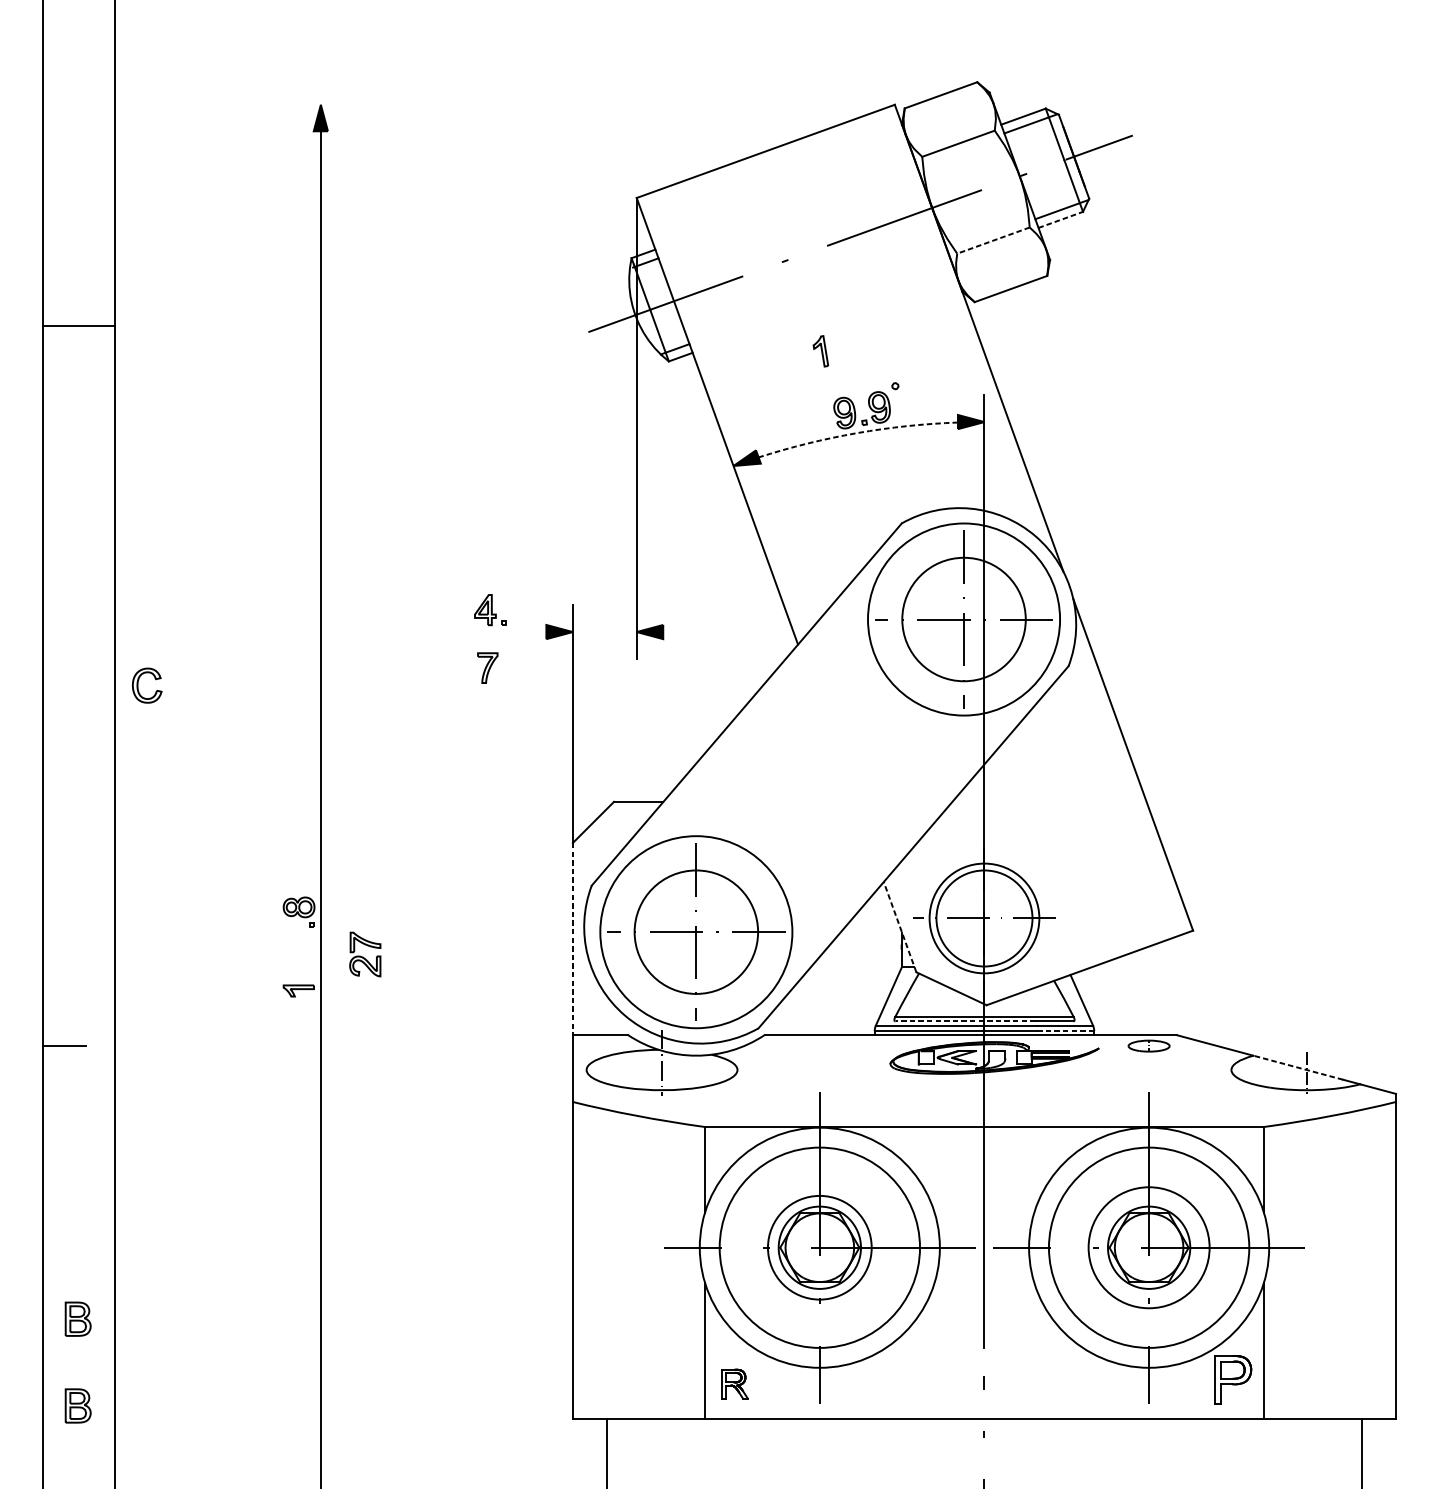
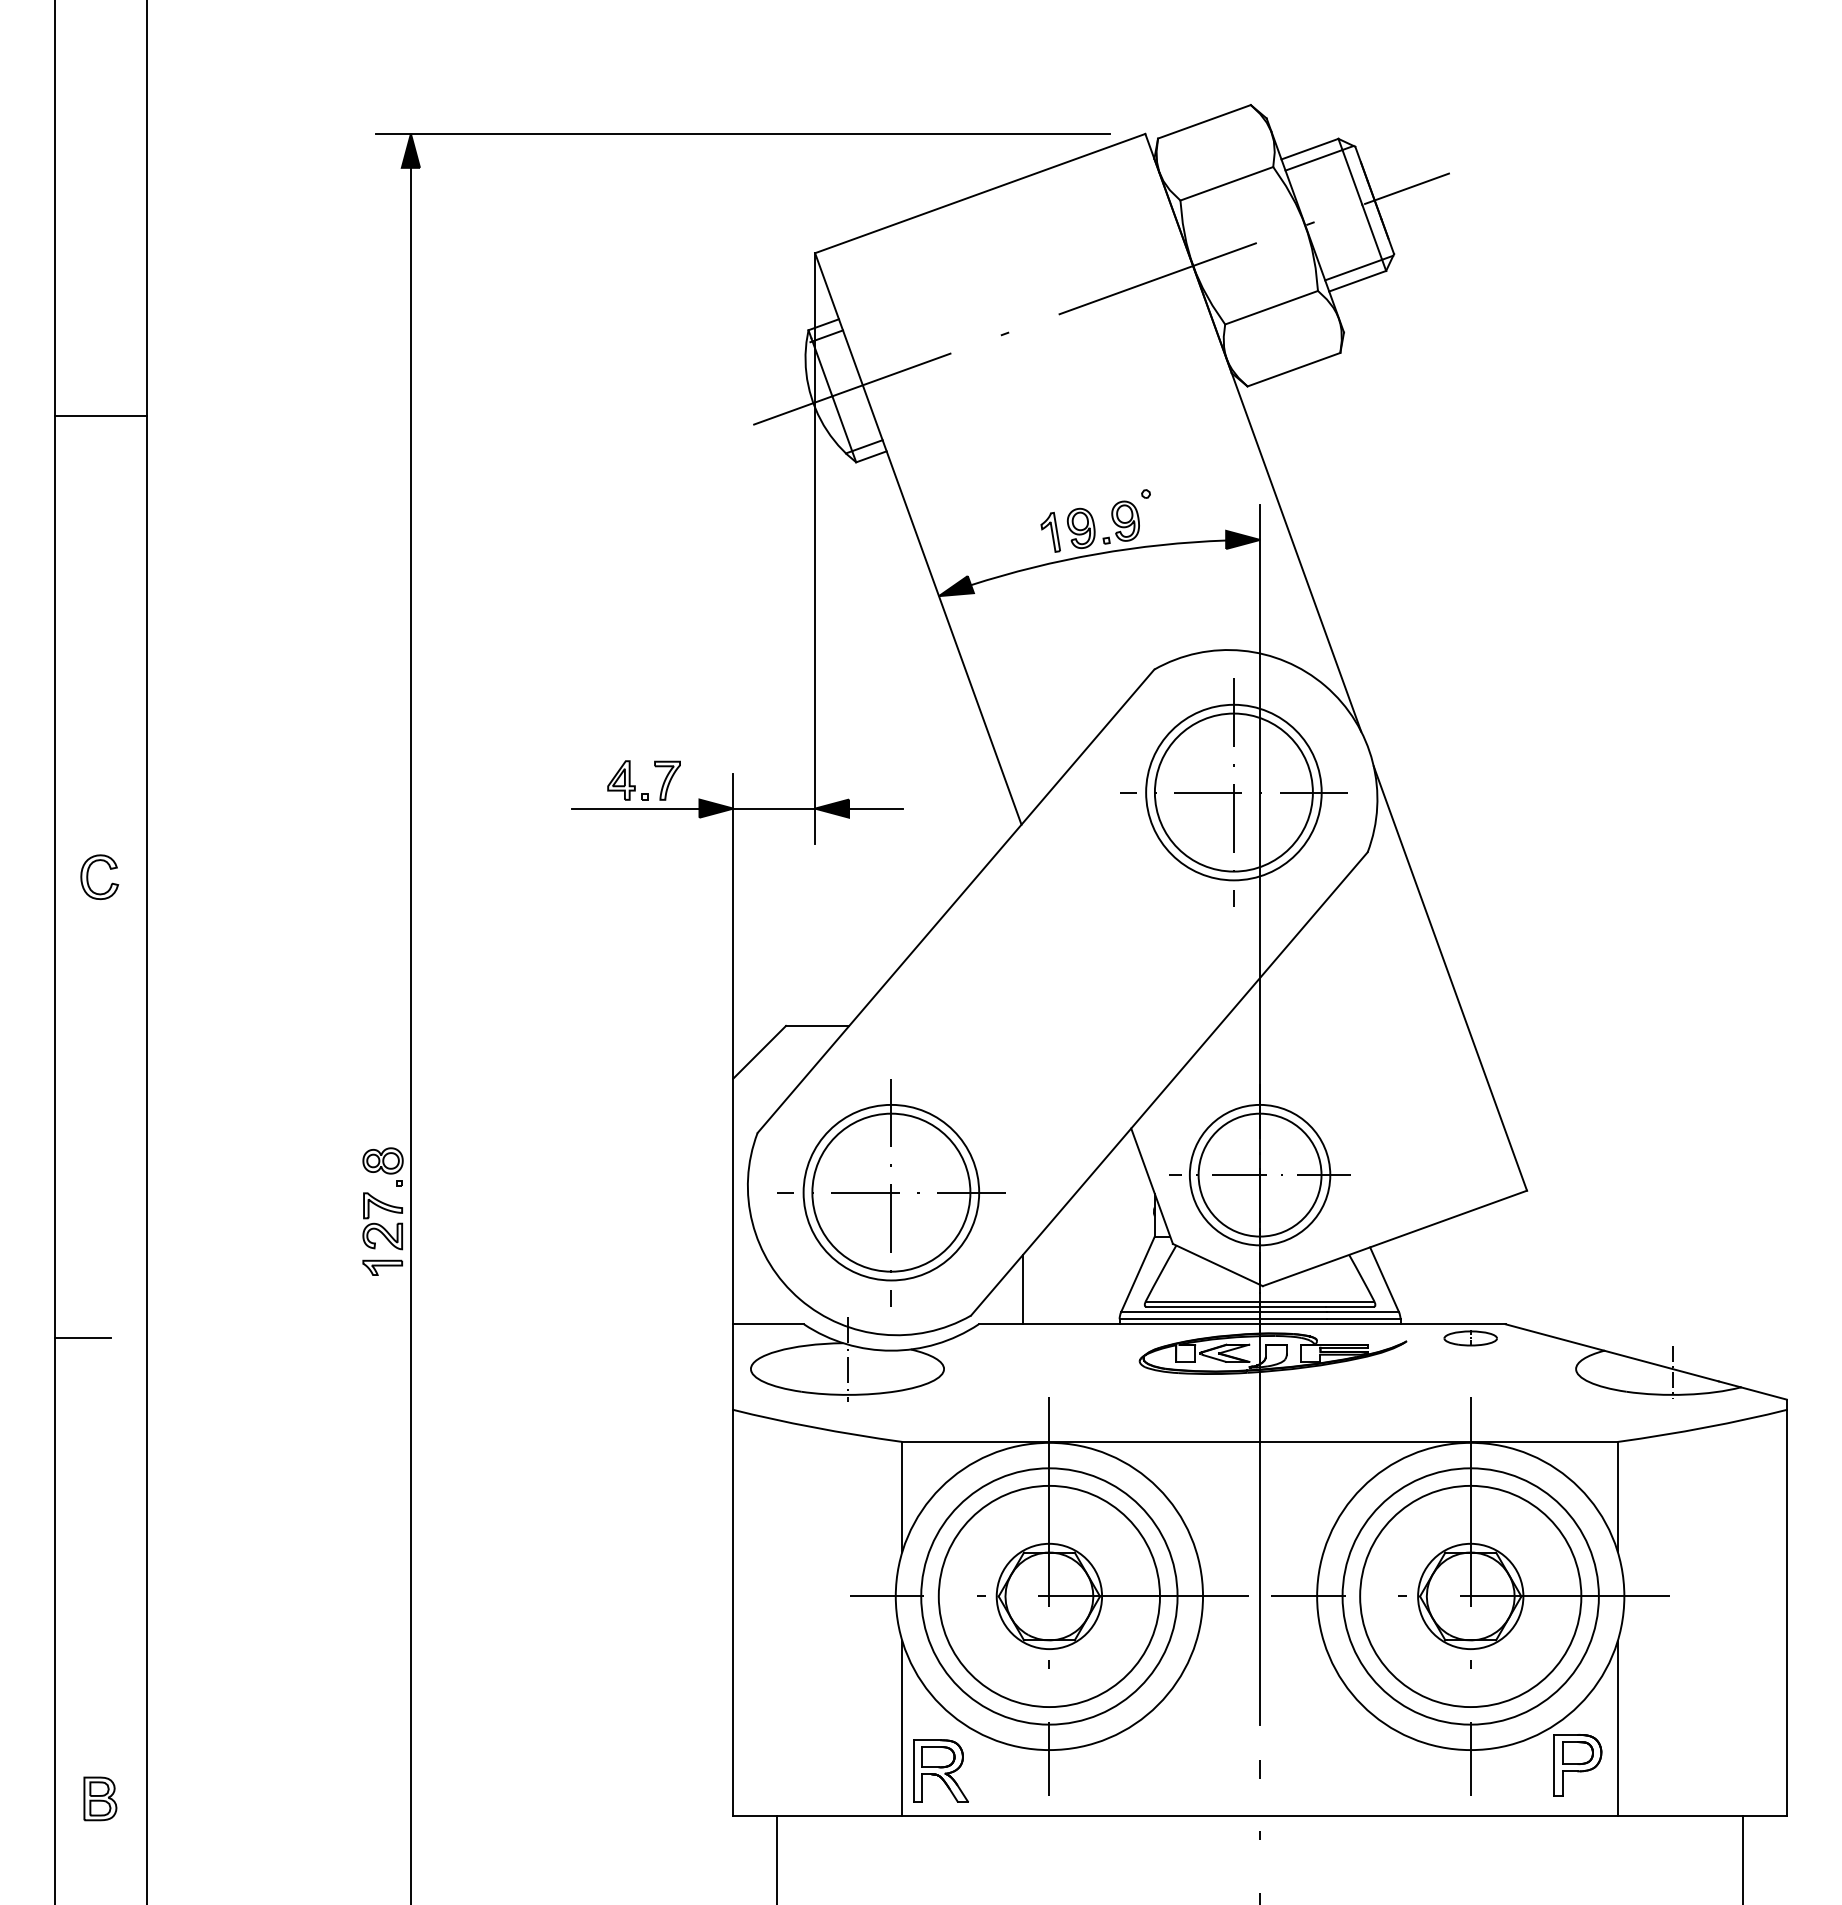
line: (580, 104) -> (742, 133), added
line: (1061, 220) -> (1358, 281), dashed -> solid
line: (993, 240) -> (1271, 307), dashed -> solid
part: (820, 351) -> (1050, 532), moved
arc: (857, 433) -> (1097, 554), dashed -> solid
circle: (963, 619) -> (1233, 792), size x0.71
line: (496, 631) -> (635, 808), added
line: (605, 631) -> (774, 808), added
line: (683, 631) -> (875, 808), added
part: (487, 667) -> (667, 780), moved
part: (138, 685) -> (88, 877), moved
line: (899, 926) -> (1151, 1185), dashed -> solid
circle: (696, 932) -> (891, 1192), size x0.71
line: (572, 939) -> (733, 1201), dashed -> solid
part: (365, 954) -> (382, 1221), moved
line: (799, 1007) -> (1023, 1289), added
line: (965, 1021) -> (1235, 1306), dashed -> solid
line: (1065, 1031) -> (1363, 1319), dashed -> solid
line: (1298, 1067) -> (1661, 1365), dashed -> solid
circle: (819, 1247) -> (1049, 1596), size x1.67
circle: (1148, 1247) -> (1470, 1596), size x1.43
part: (78, 1318) -> (100, 1687), removed
part: (734, 1383) -> (940, 1770), size x1.67

